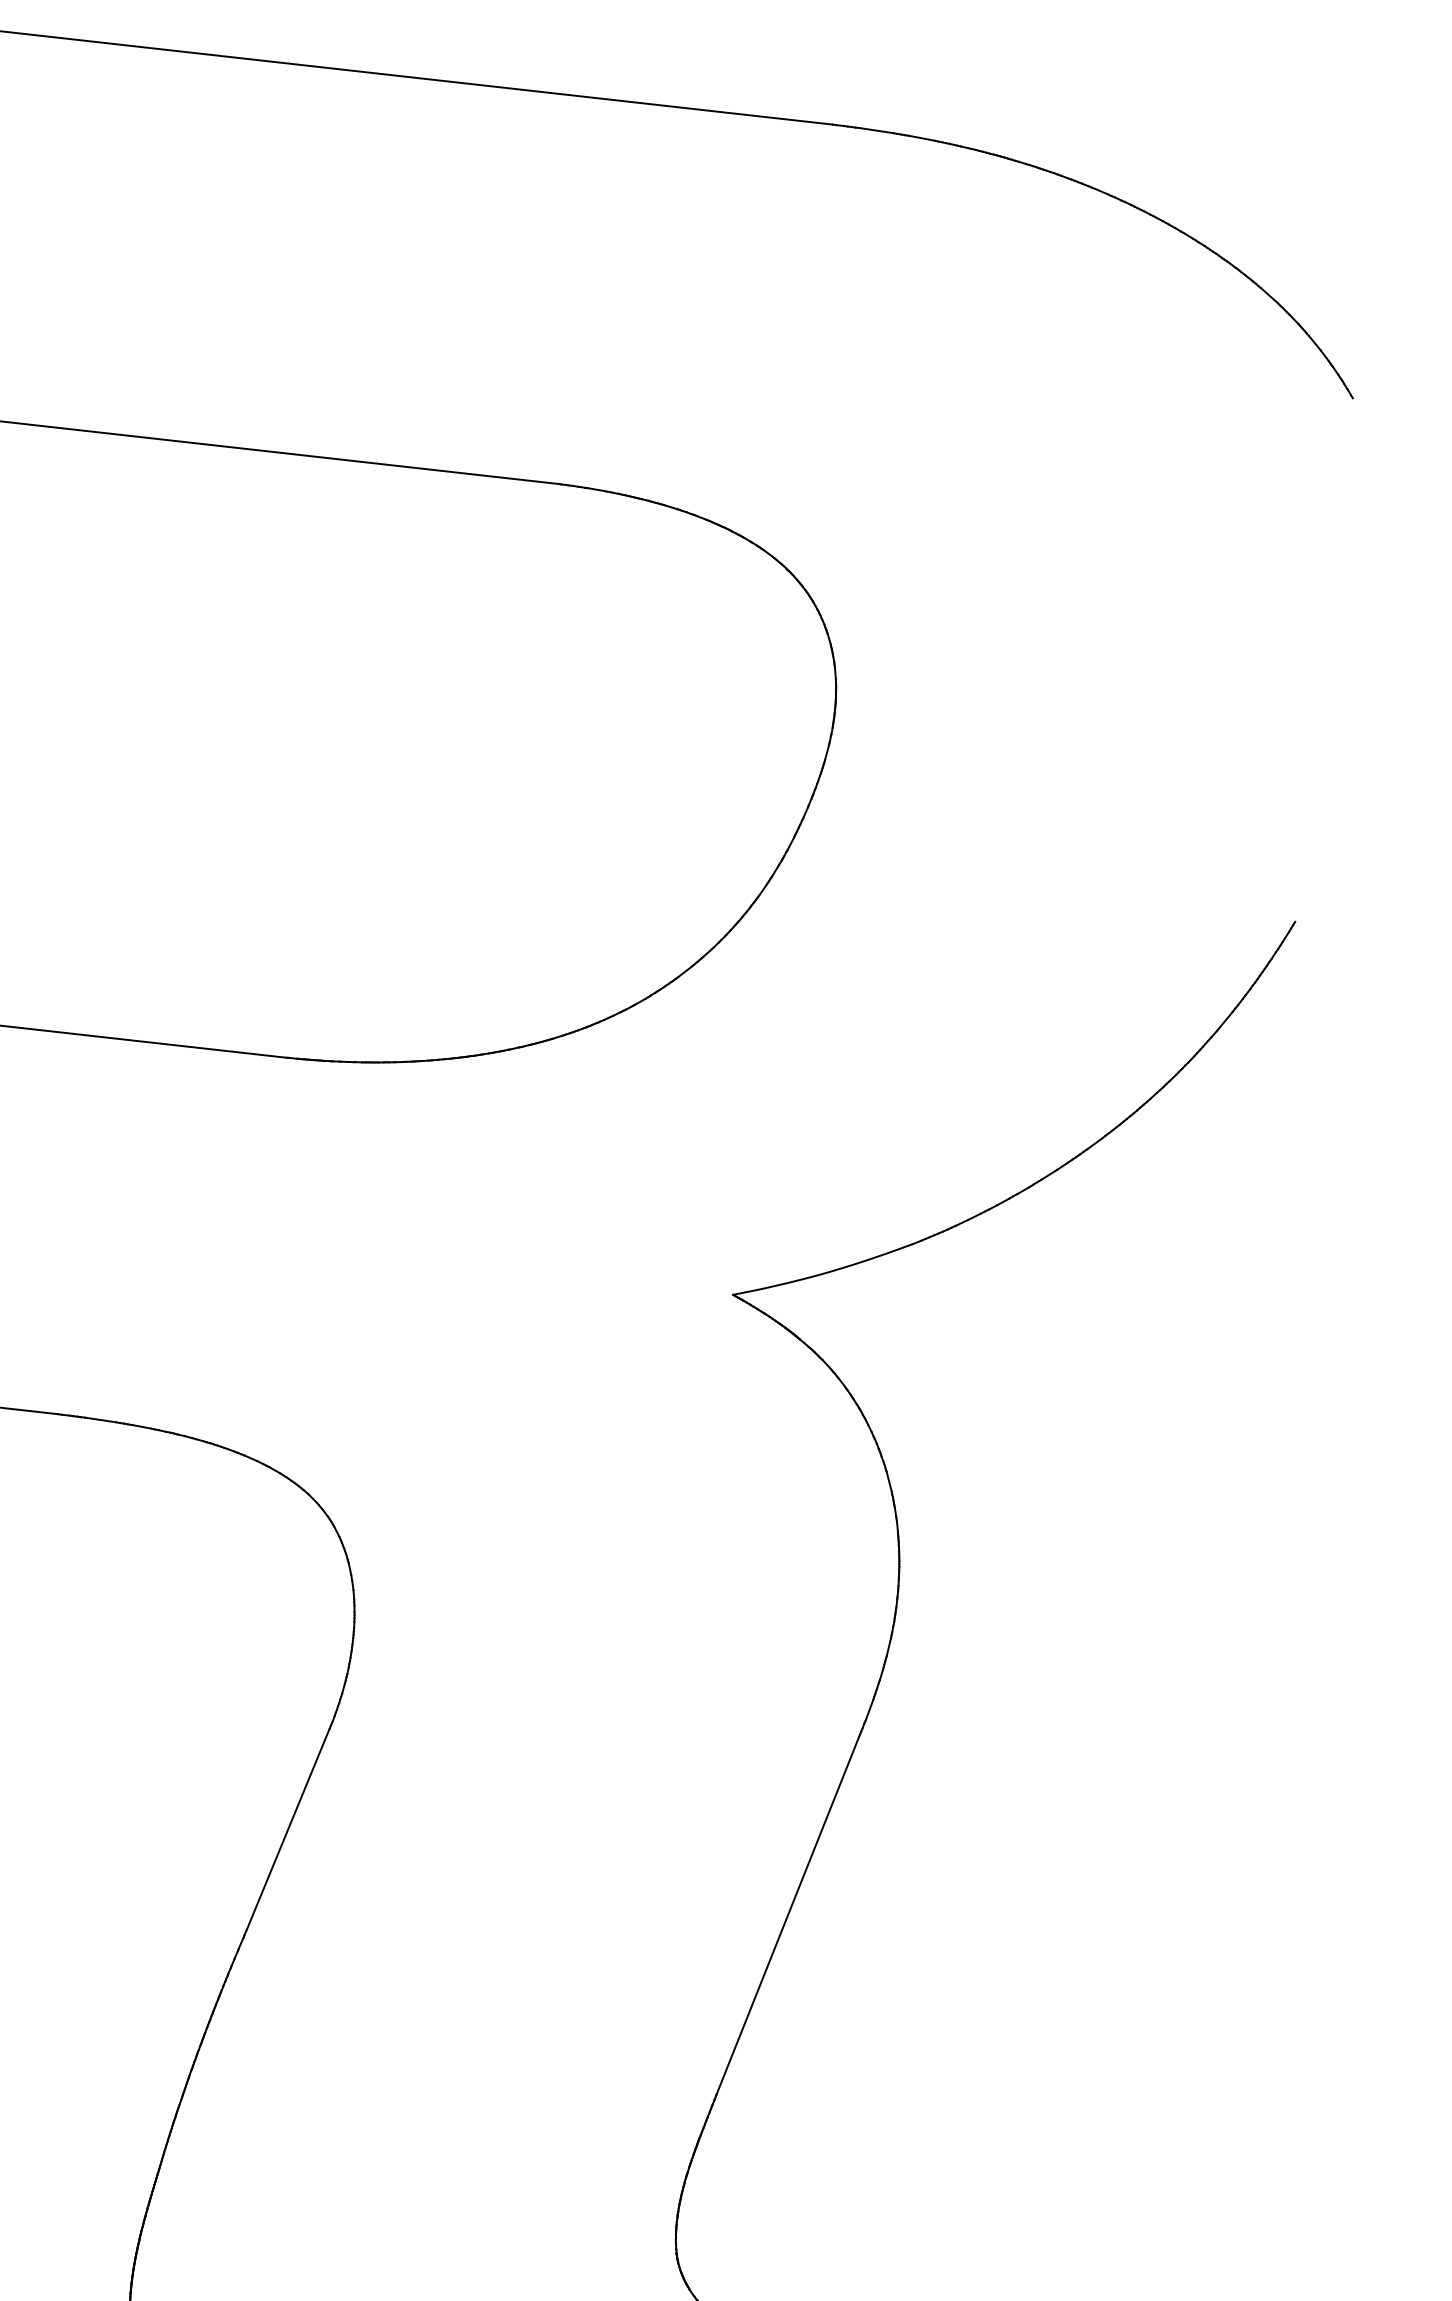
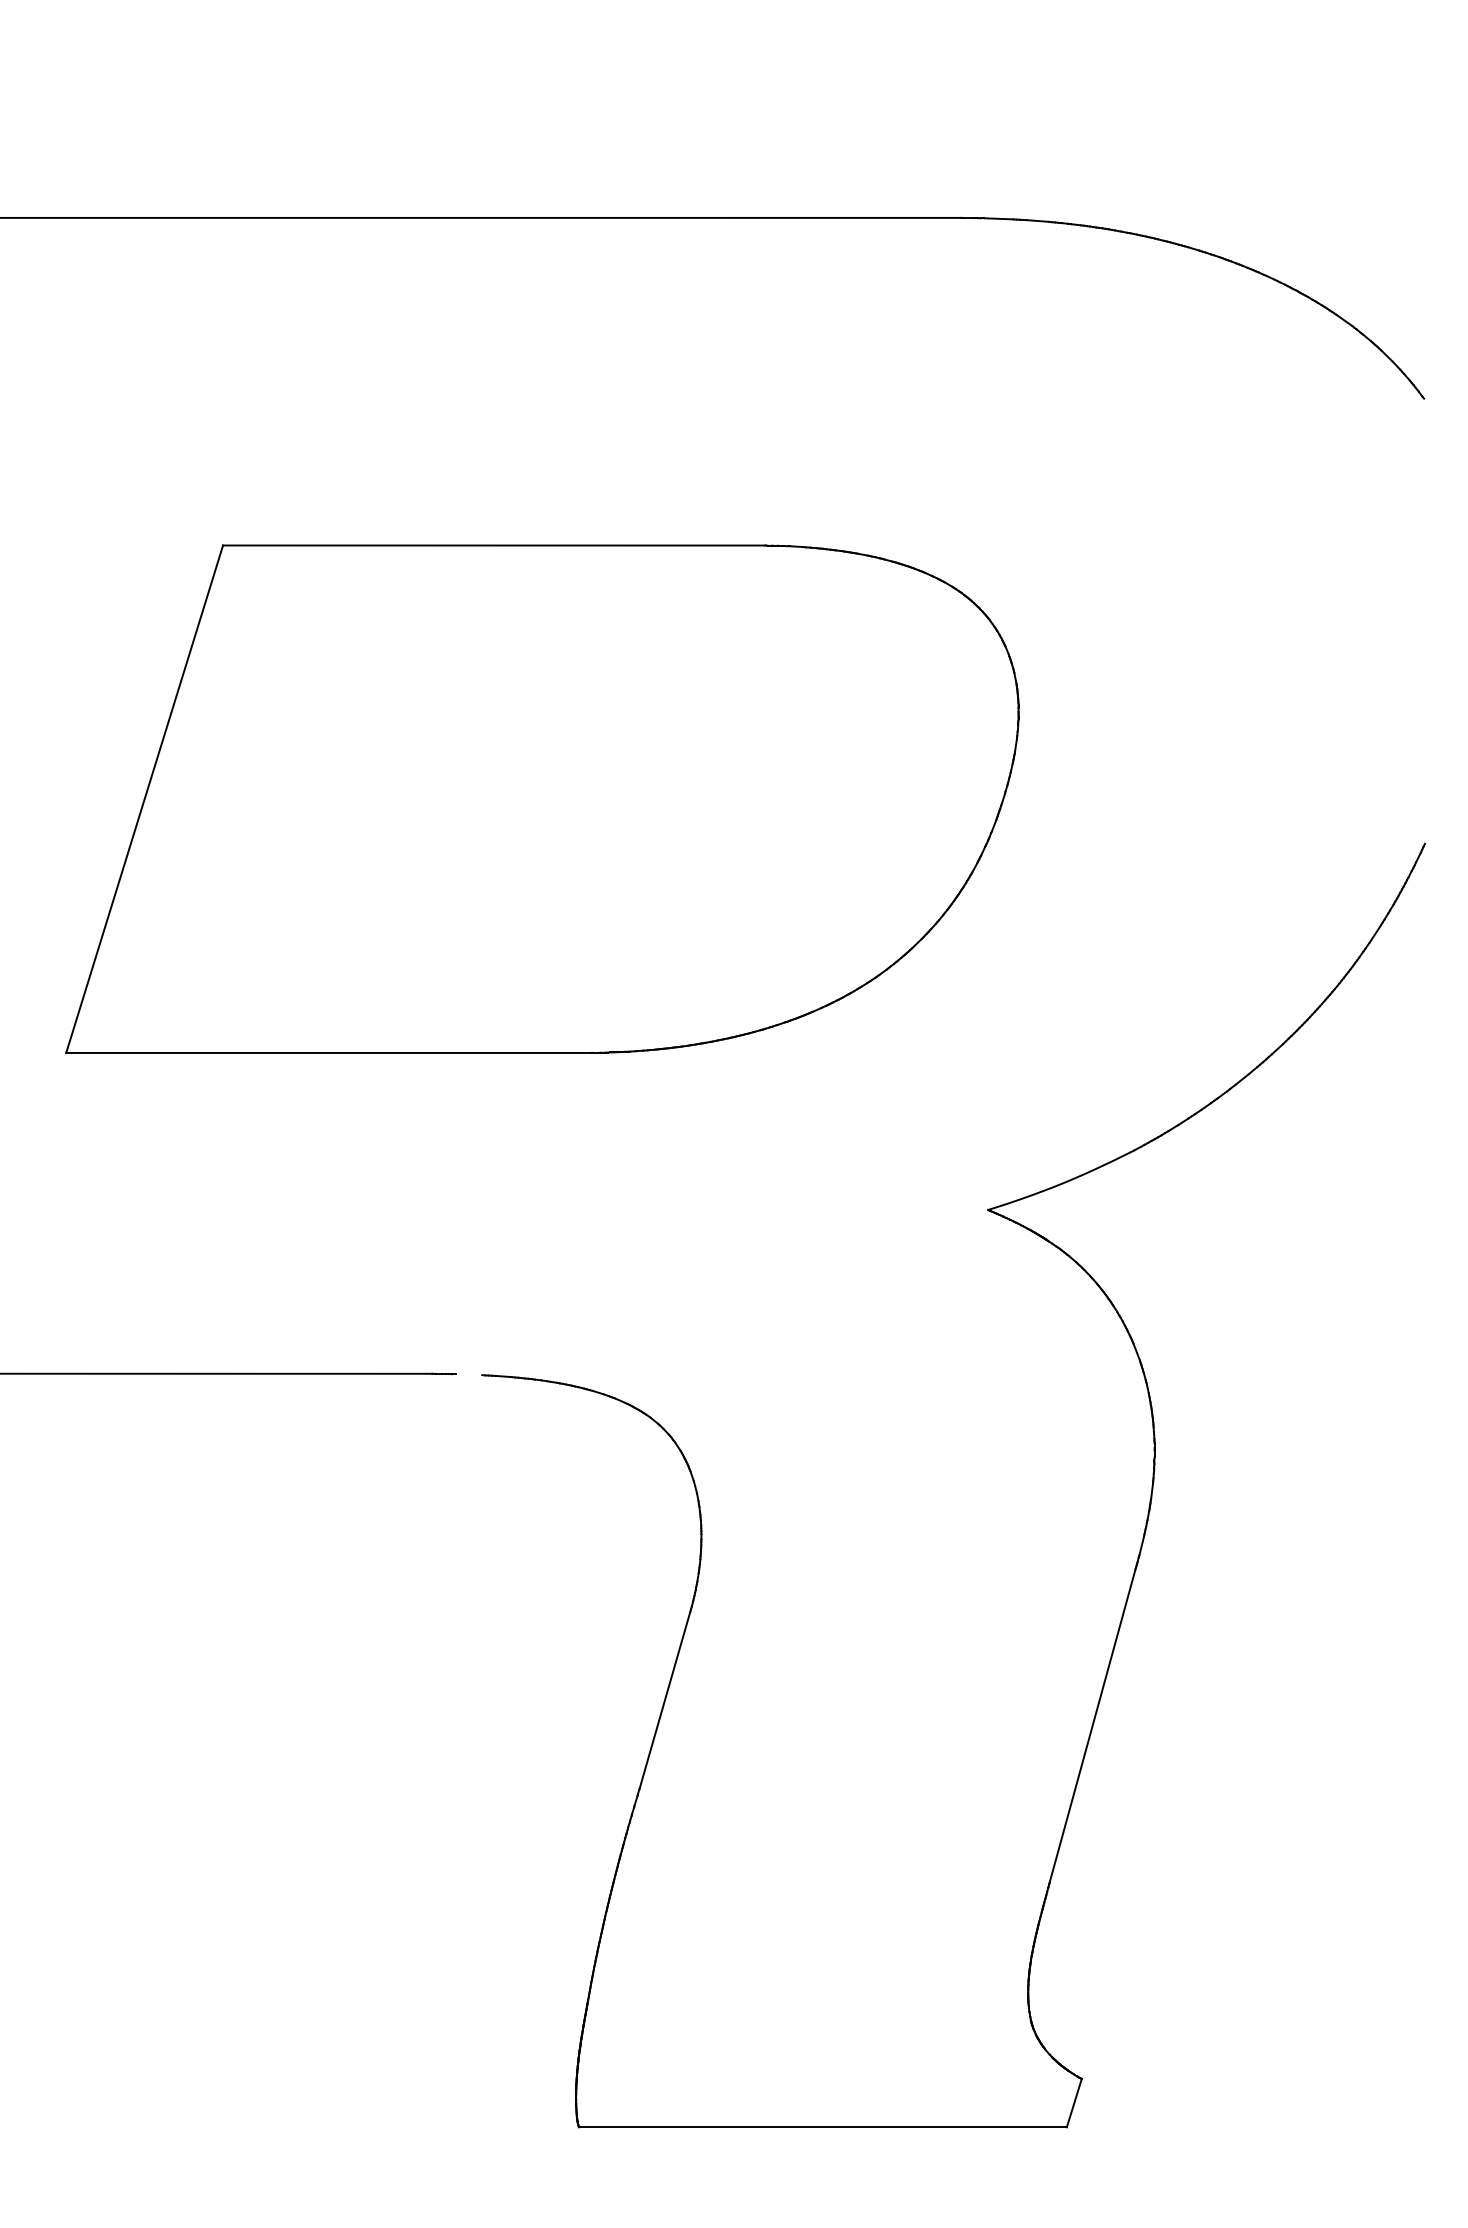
line: (100, 1419) -> (468, 1374), removed

